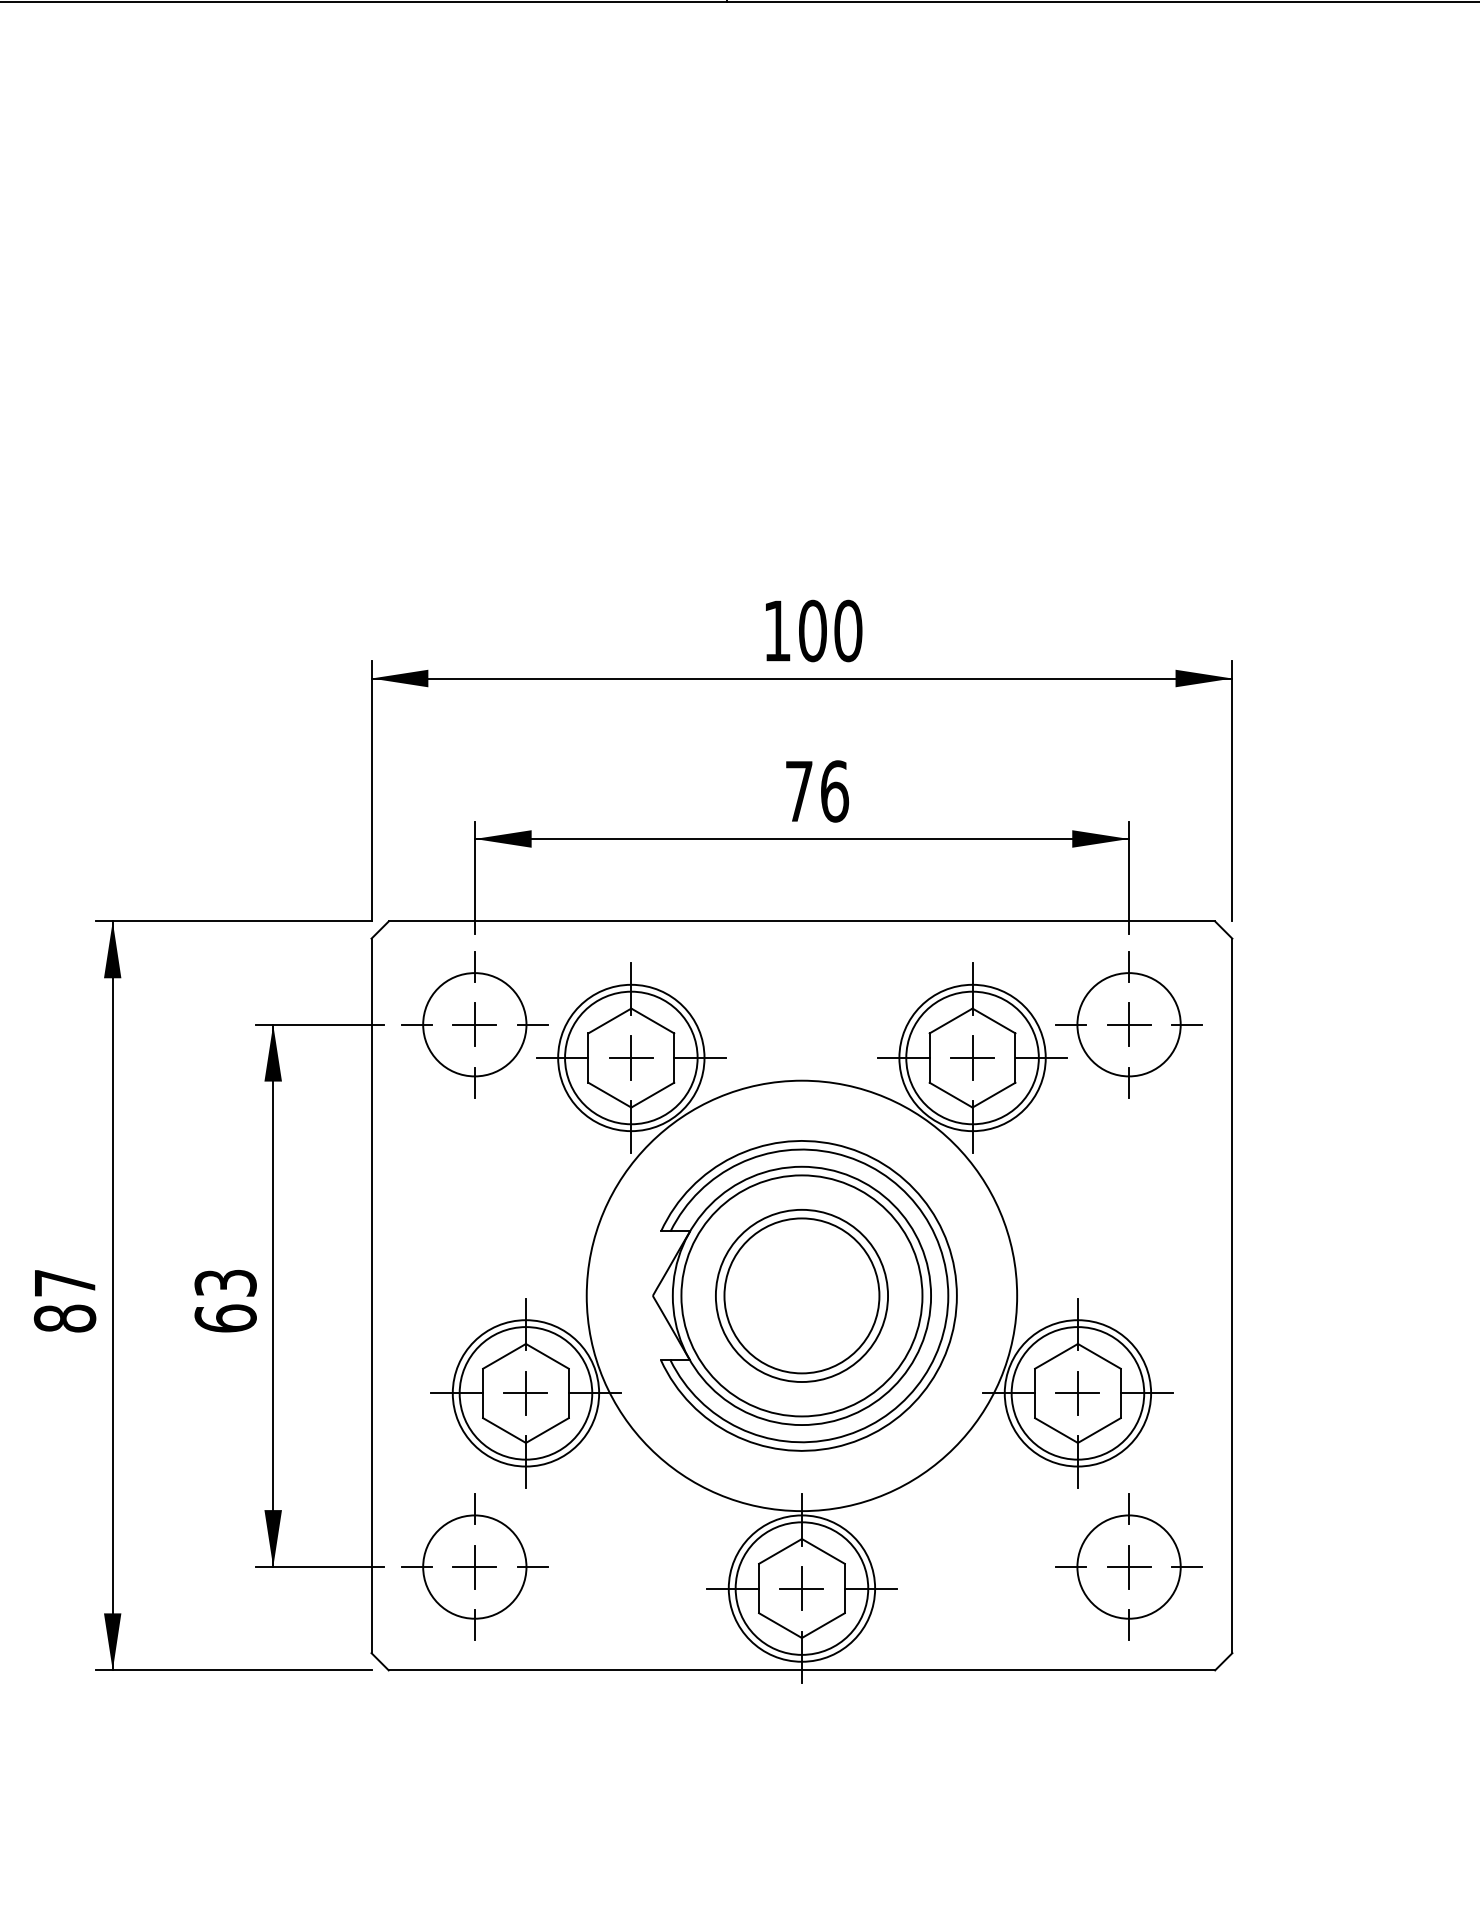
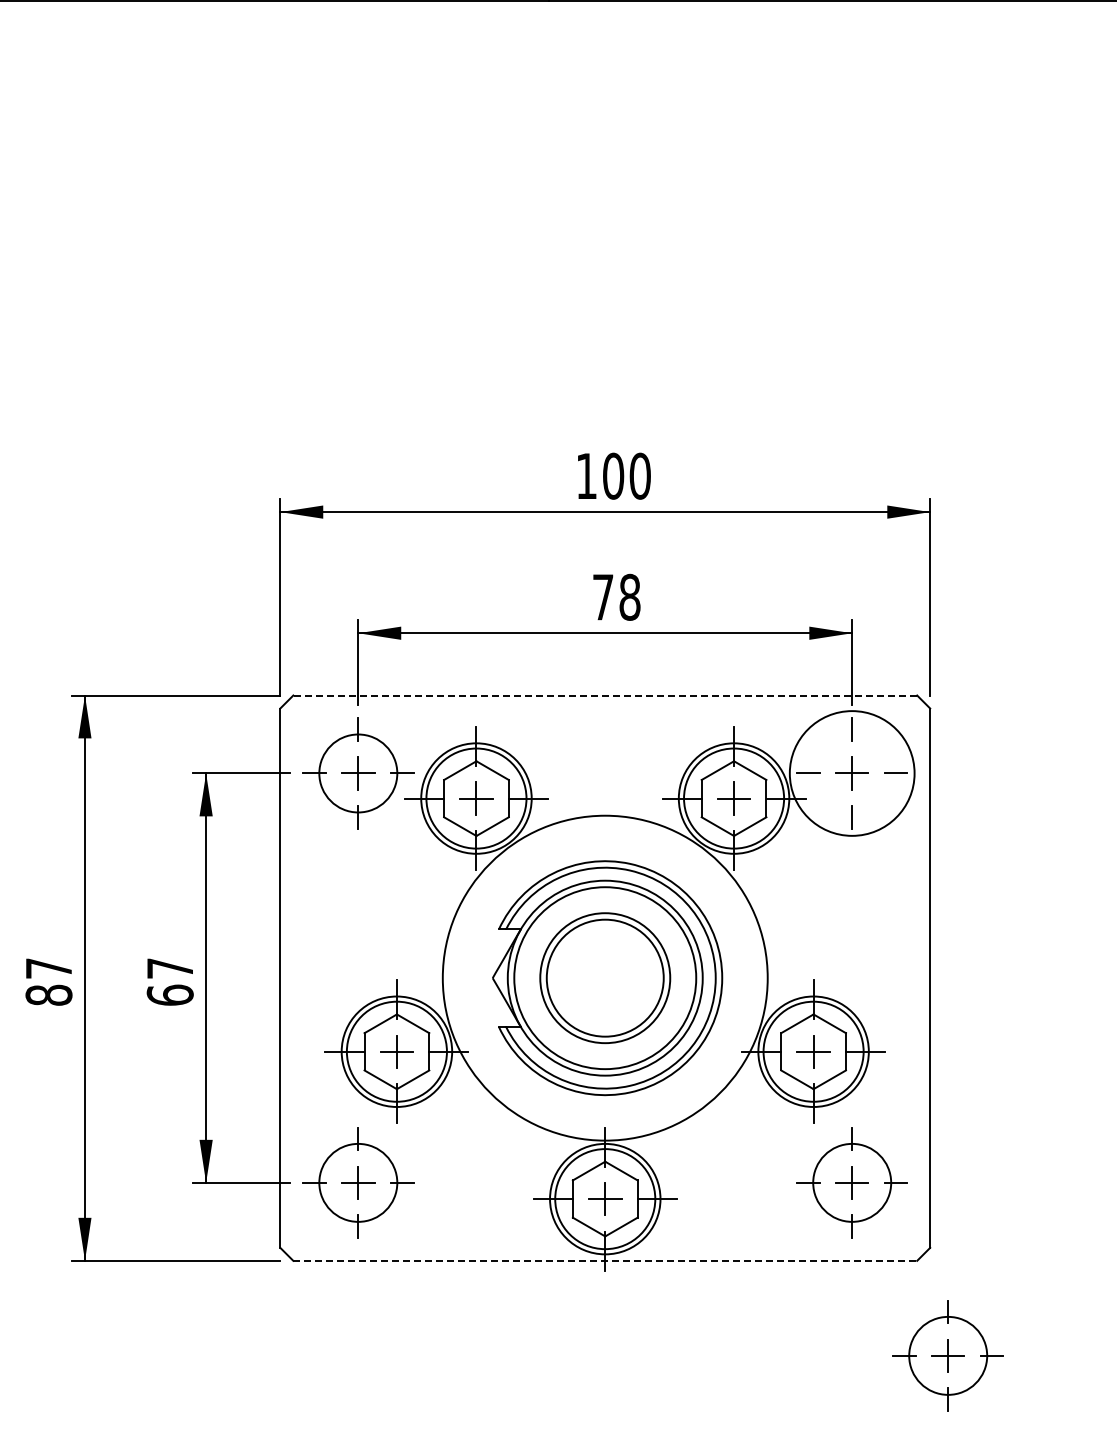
text: (834, 790) -> (629, 596), 76 -> 78
line: (802, 921) -> (605, 695), solid -> dashed
circle: (1129, 1024) -> (852, 773), size x1.6
text: (224, 1283) -> (169, 968), 63 -> 67
line: (802, 1669) -> (605, 1260), solid -> dashed
part: (1255, 1795) -> (947, 1355), added

